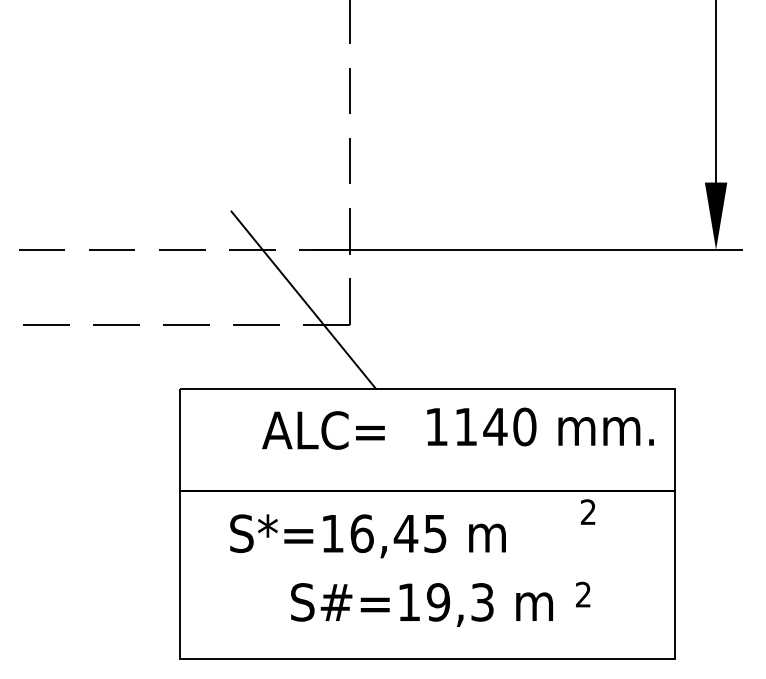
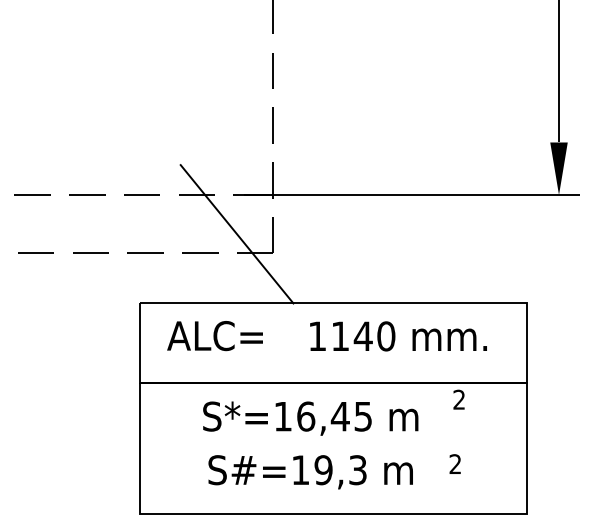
text: (540, 426) -> (398, 336), moved
text: (323, 430) -> (215, 336), moved
text: (367, 536) -> (310, 418), moved
text: (421, 604) -> (310, 471), moved

